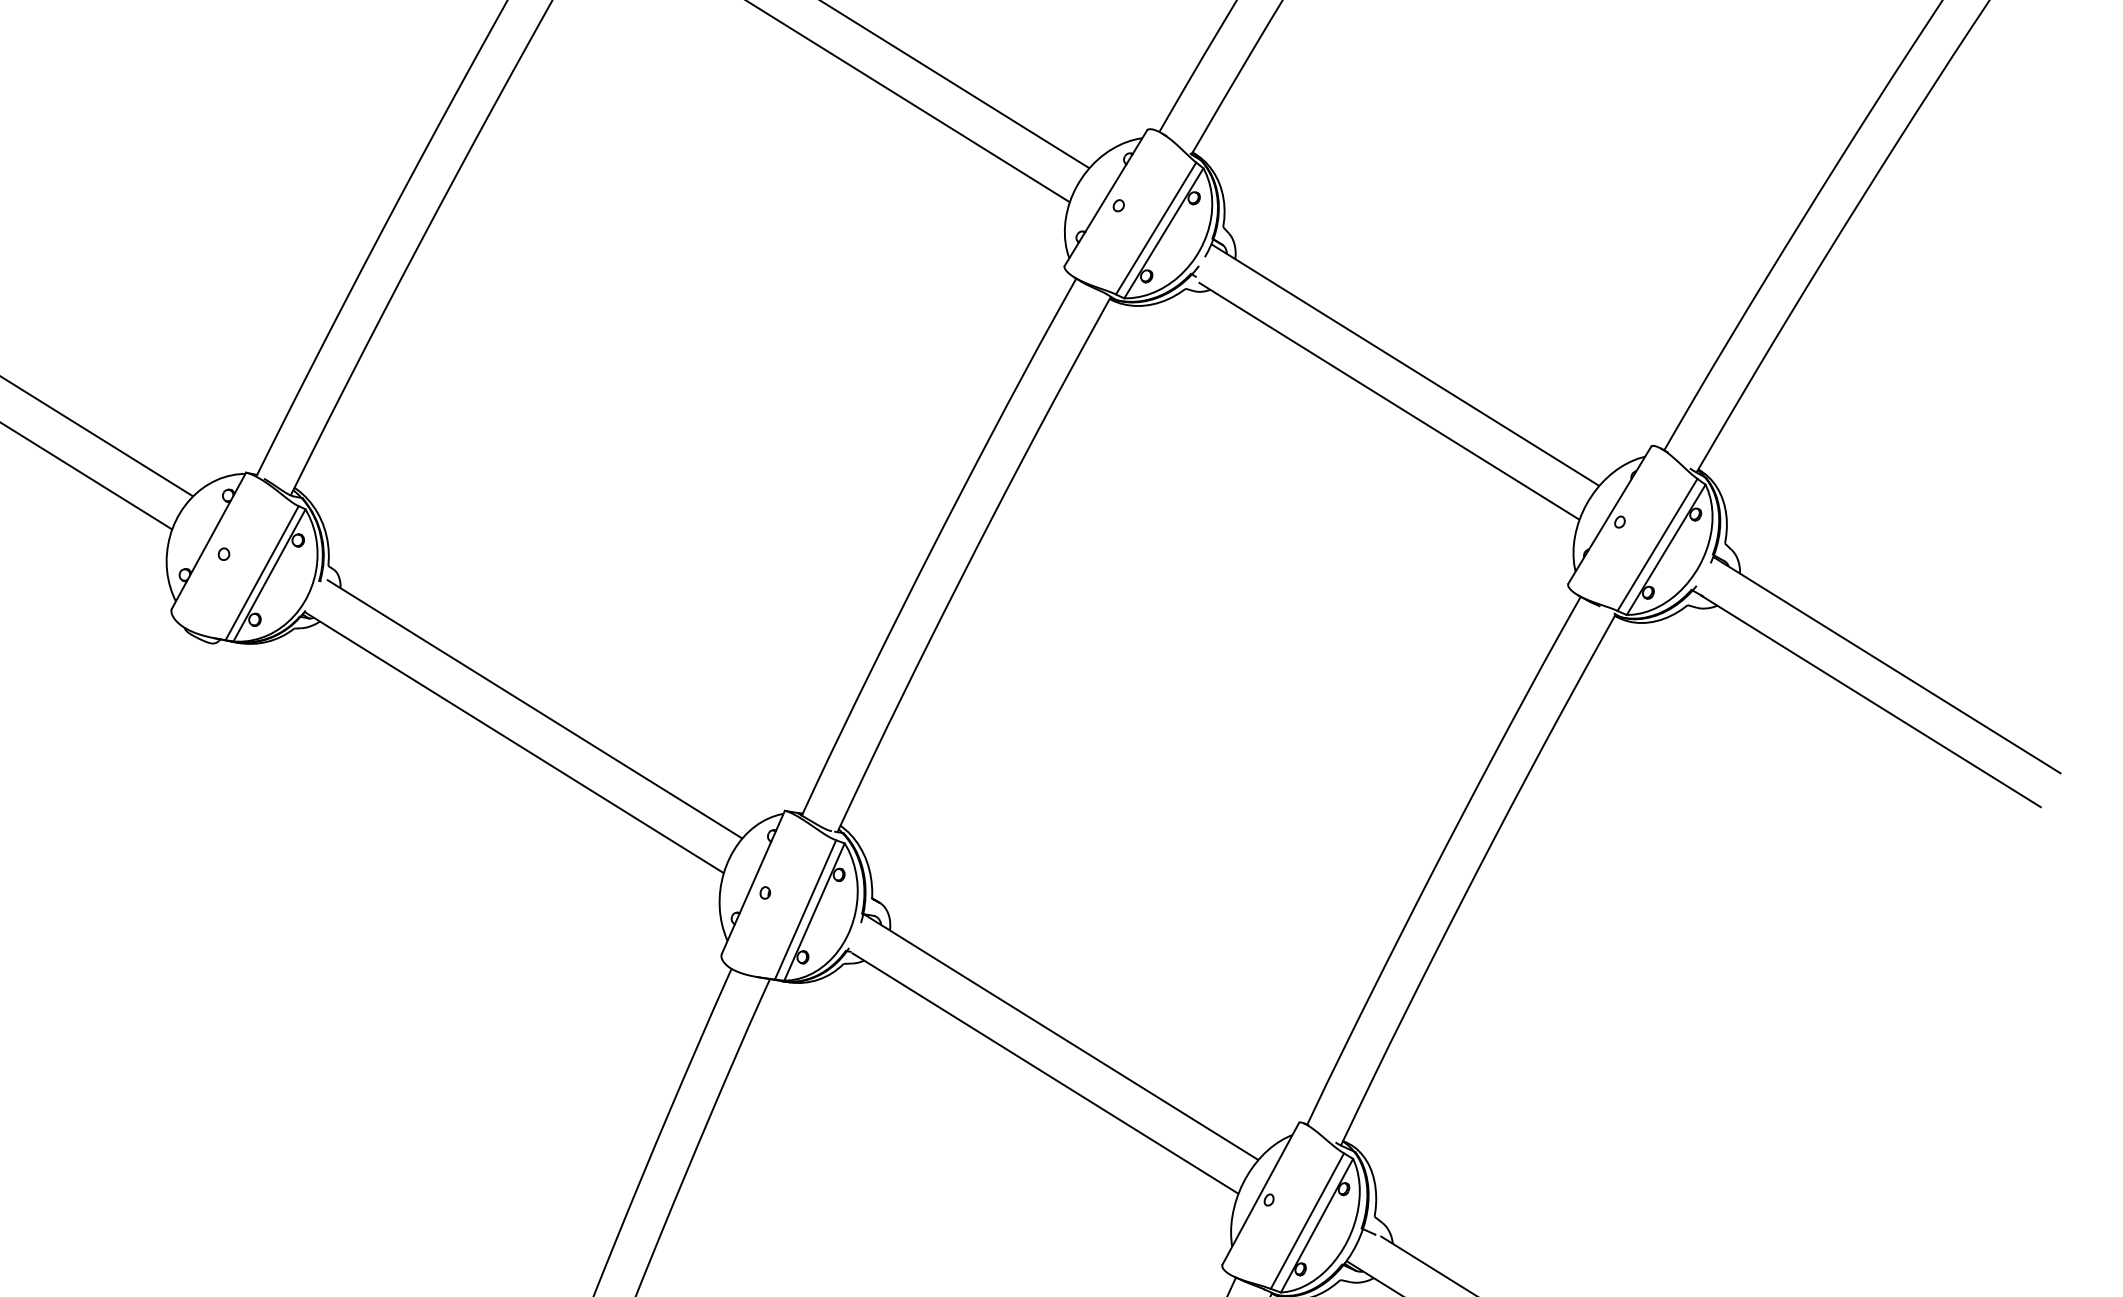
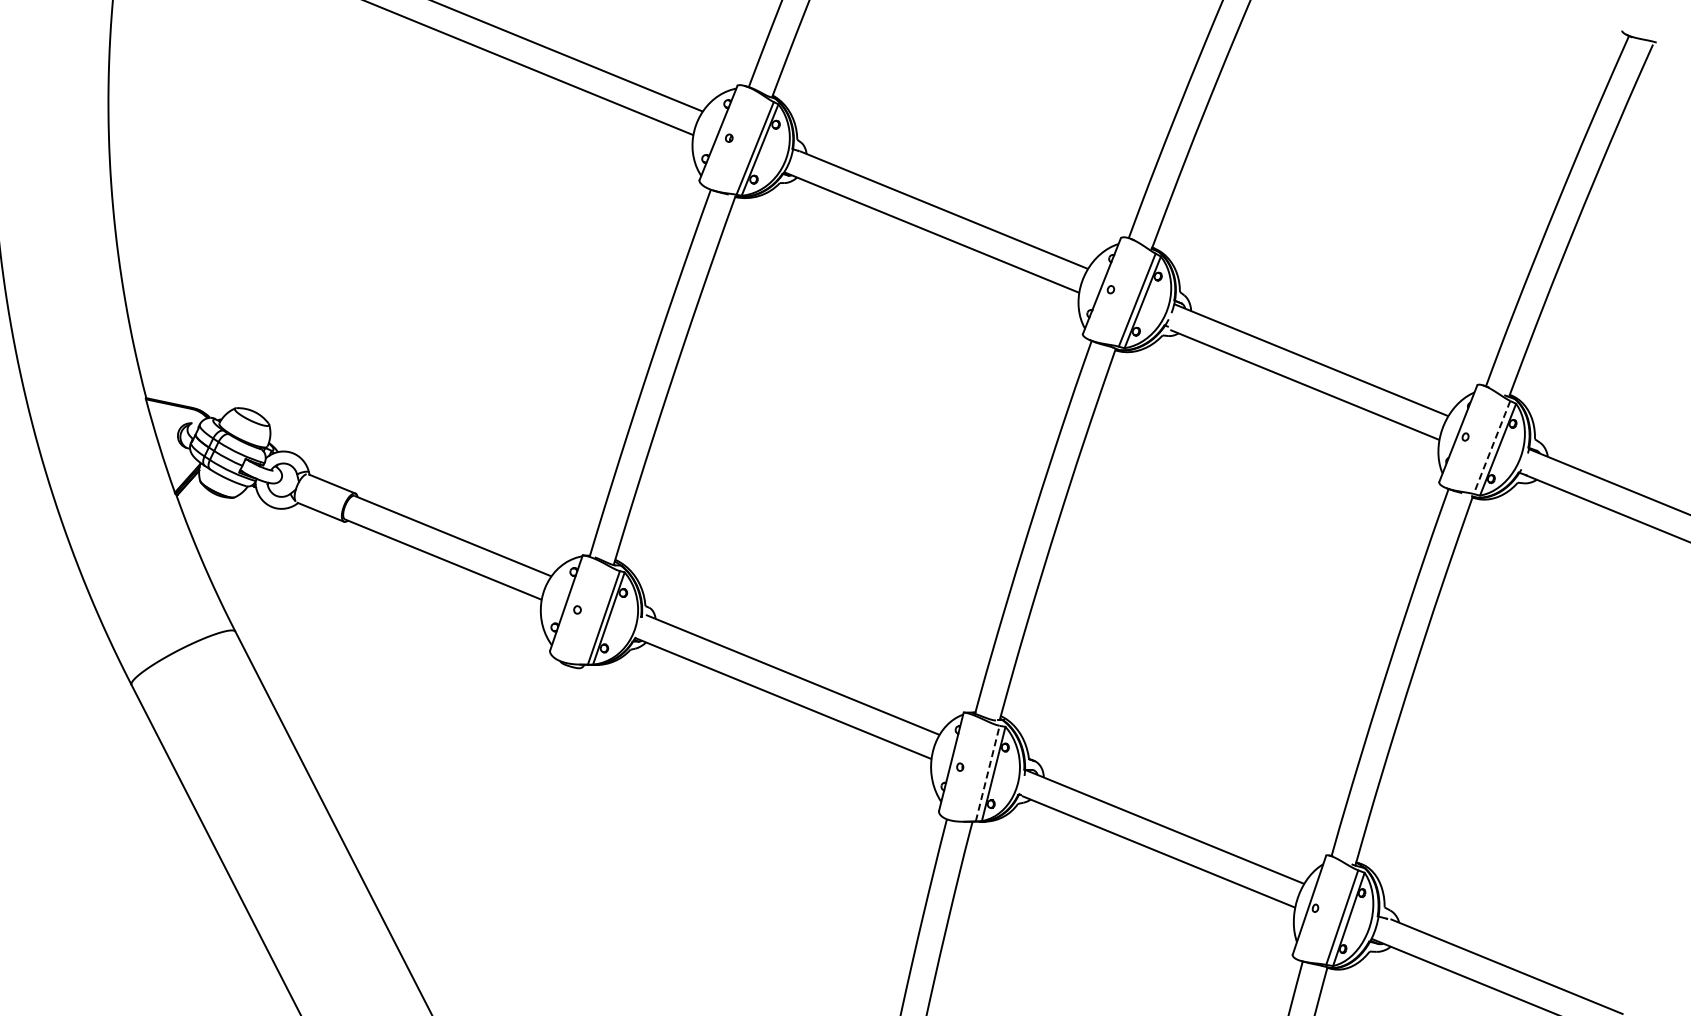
line: (1658, 545) -> (1492, 447), solid -> dashed
line: (805, 909) -> (987, 773), solid -> dashed

